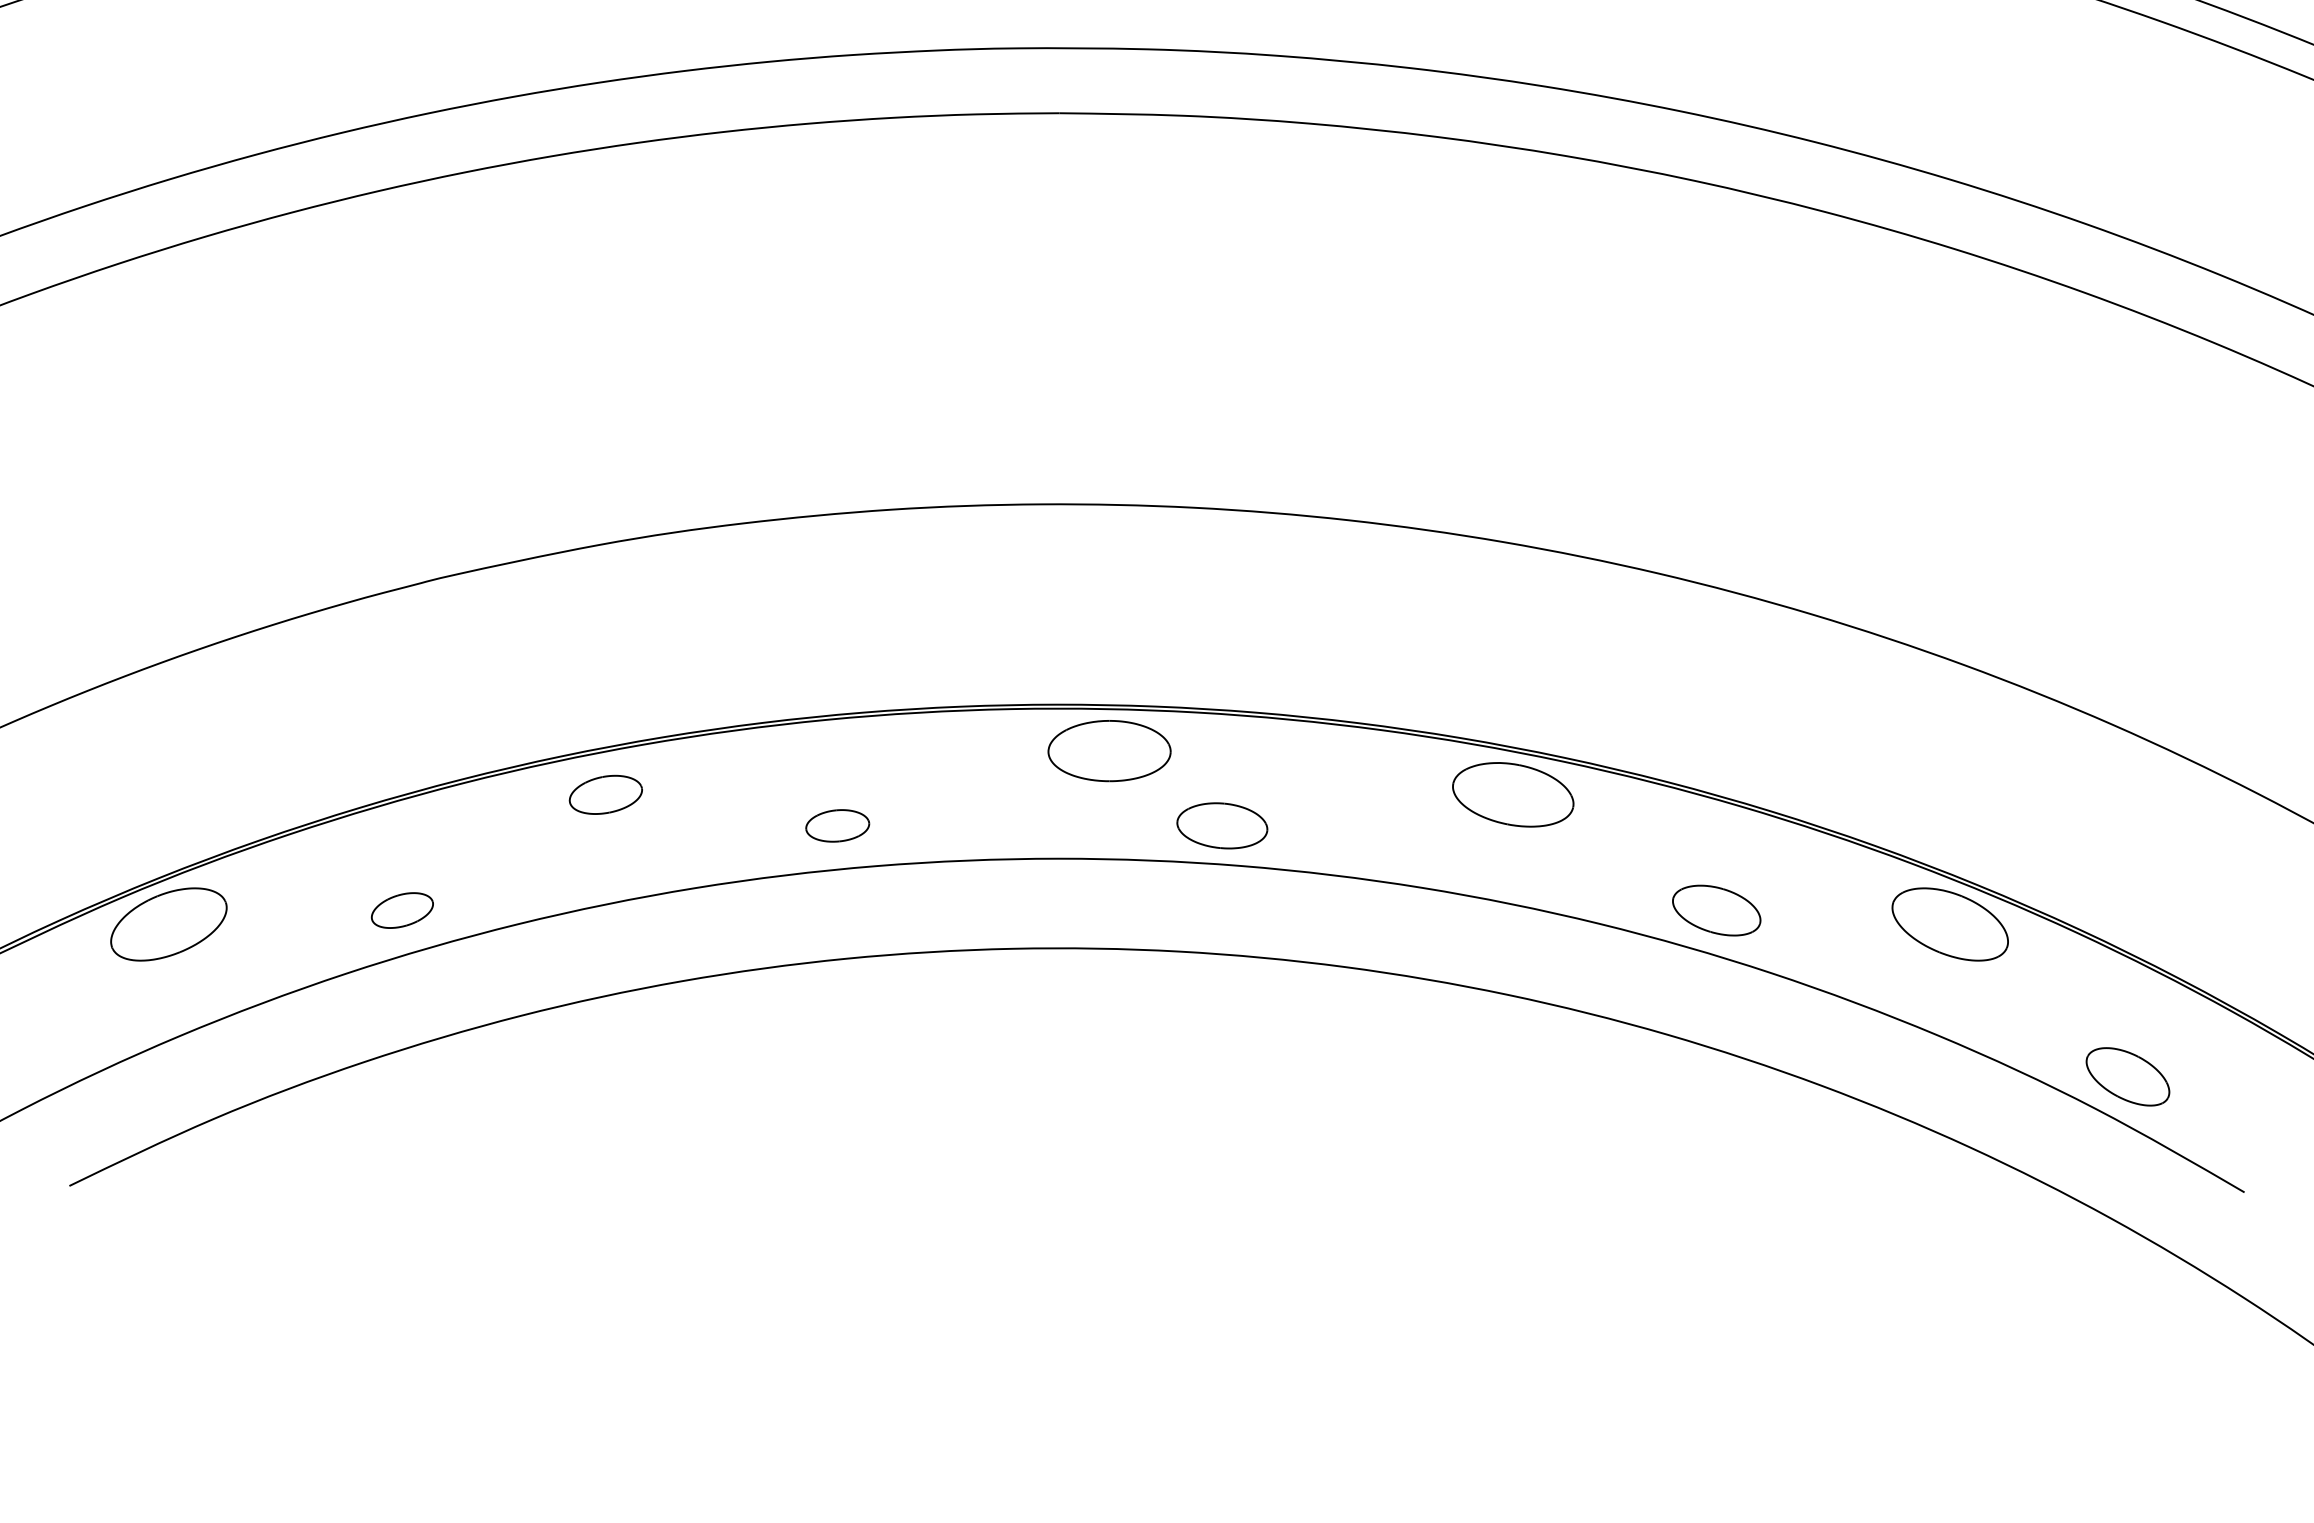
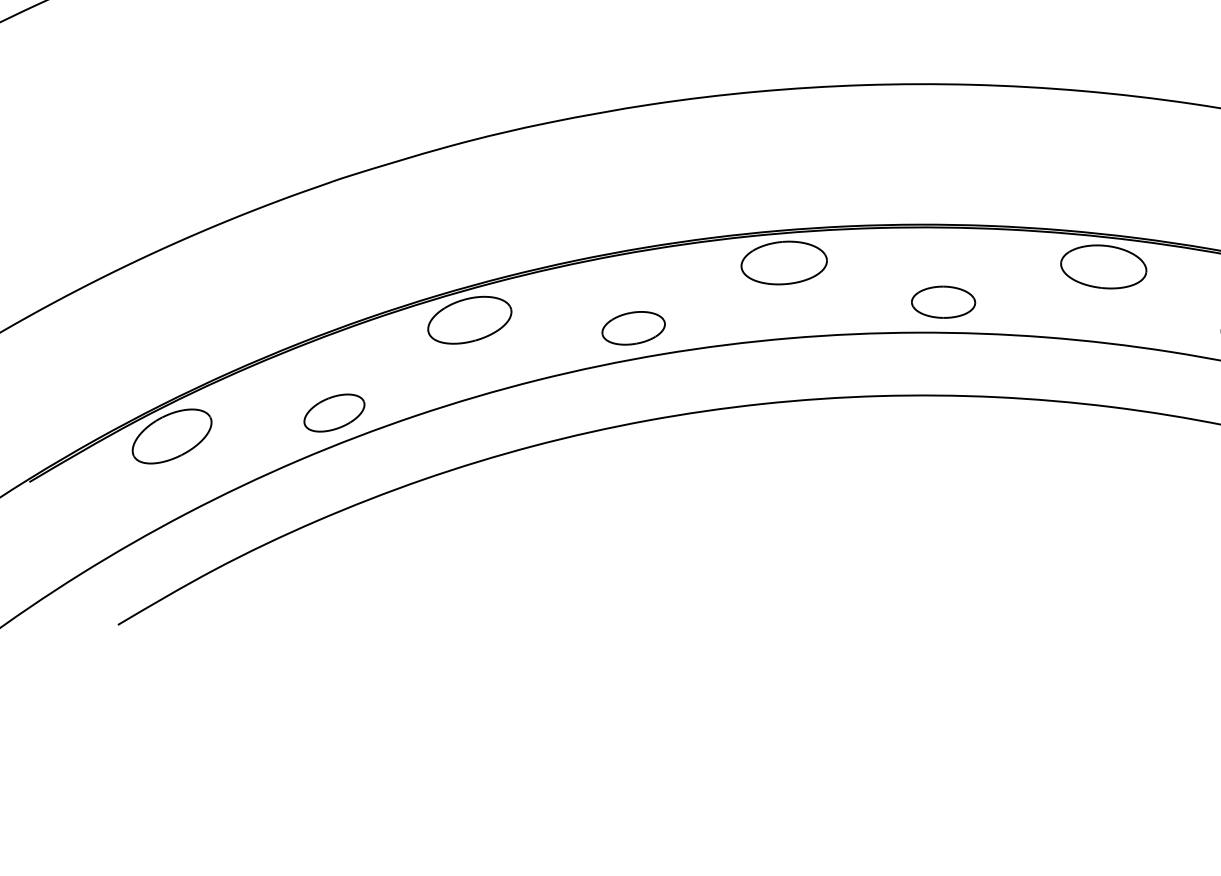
part: (1109, 751) -> (784, 263), moved
part: (605, 794) -> (469, 320), size x1.67
part: (837, 825) -> (633, 328), size x1.43
part: (1222, 825) -> (943, 302), moved
part: (402, 910) -> (334, 412), size x1.43

